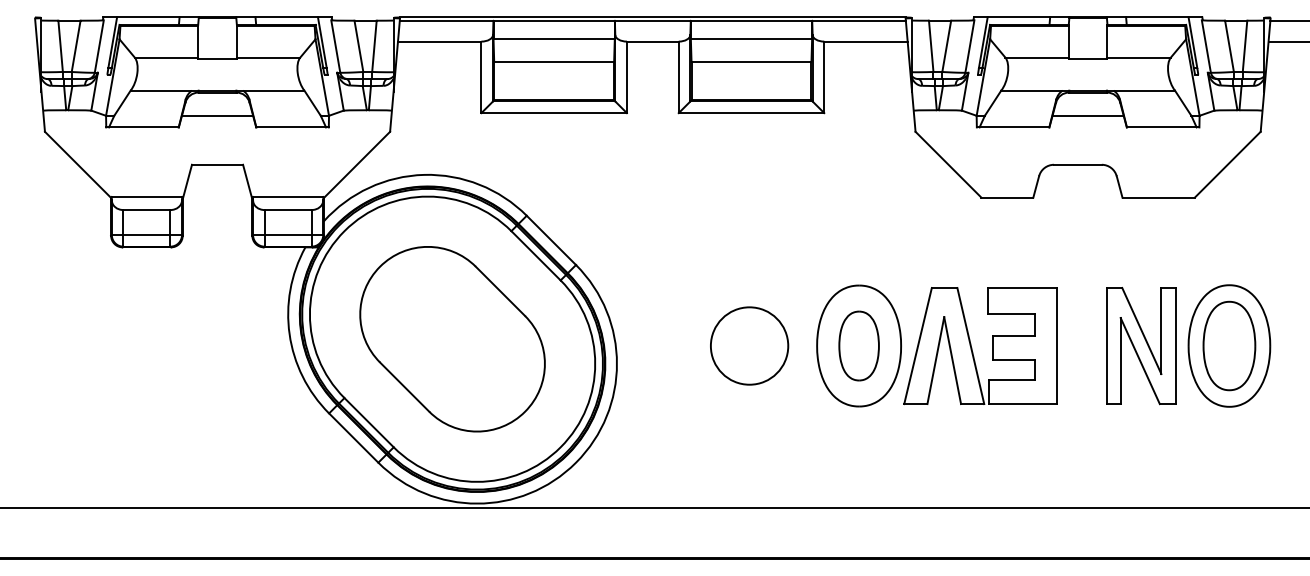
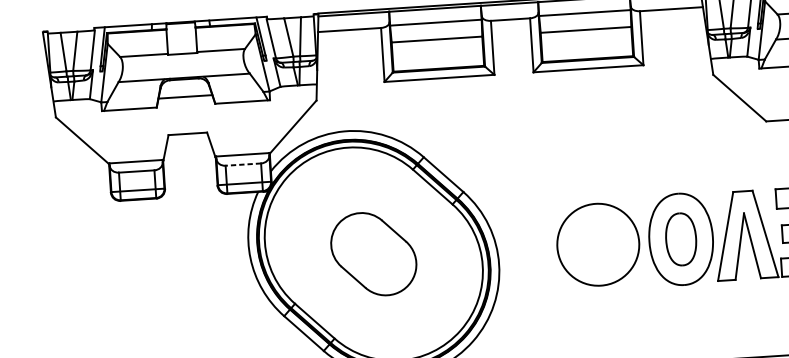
line: (287, 210) -> (242, 164), solid -> dashed
part: (452, 339) -> (373, 254), size x0.6
circle: (749, 345) -> (598, 244), size x1.4

